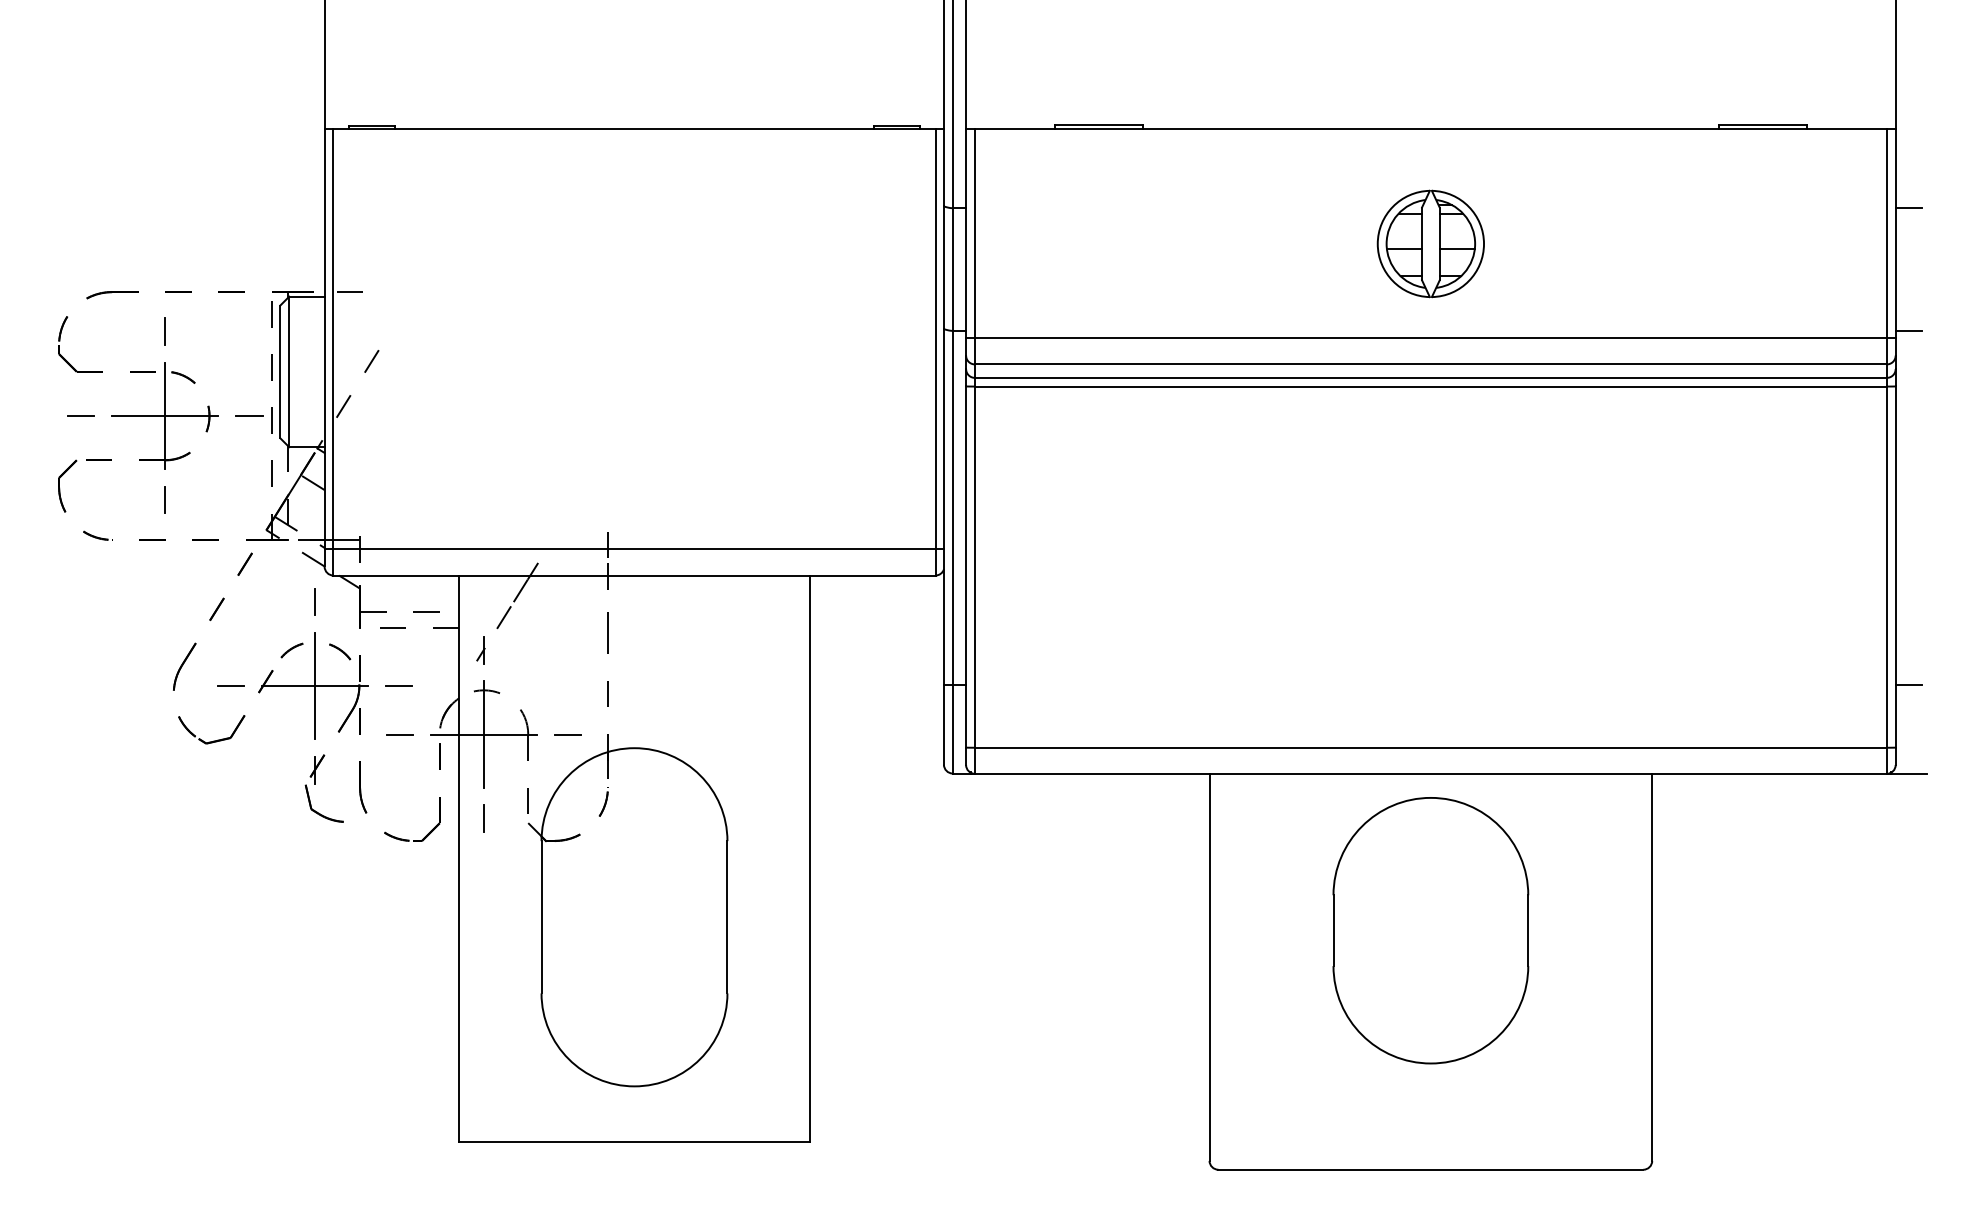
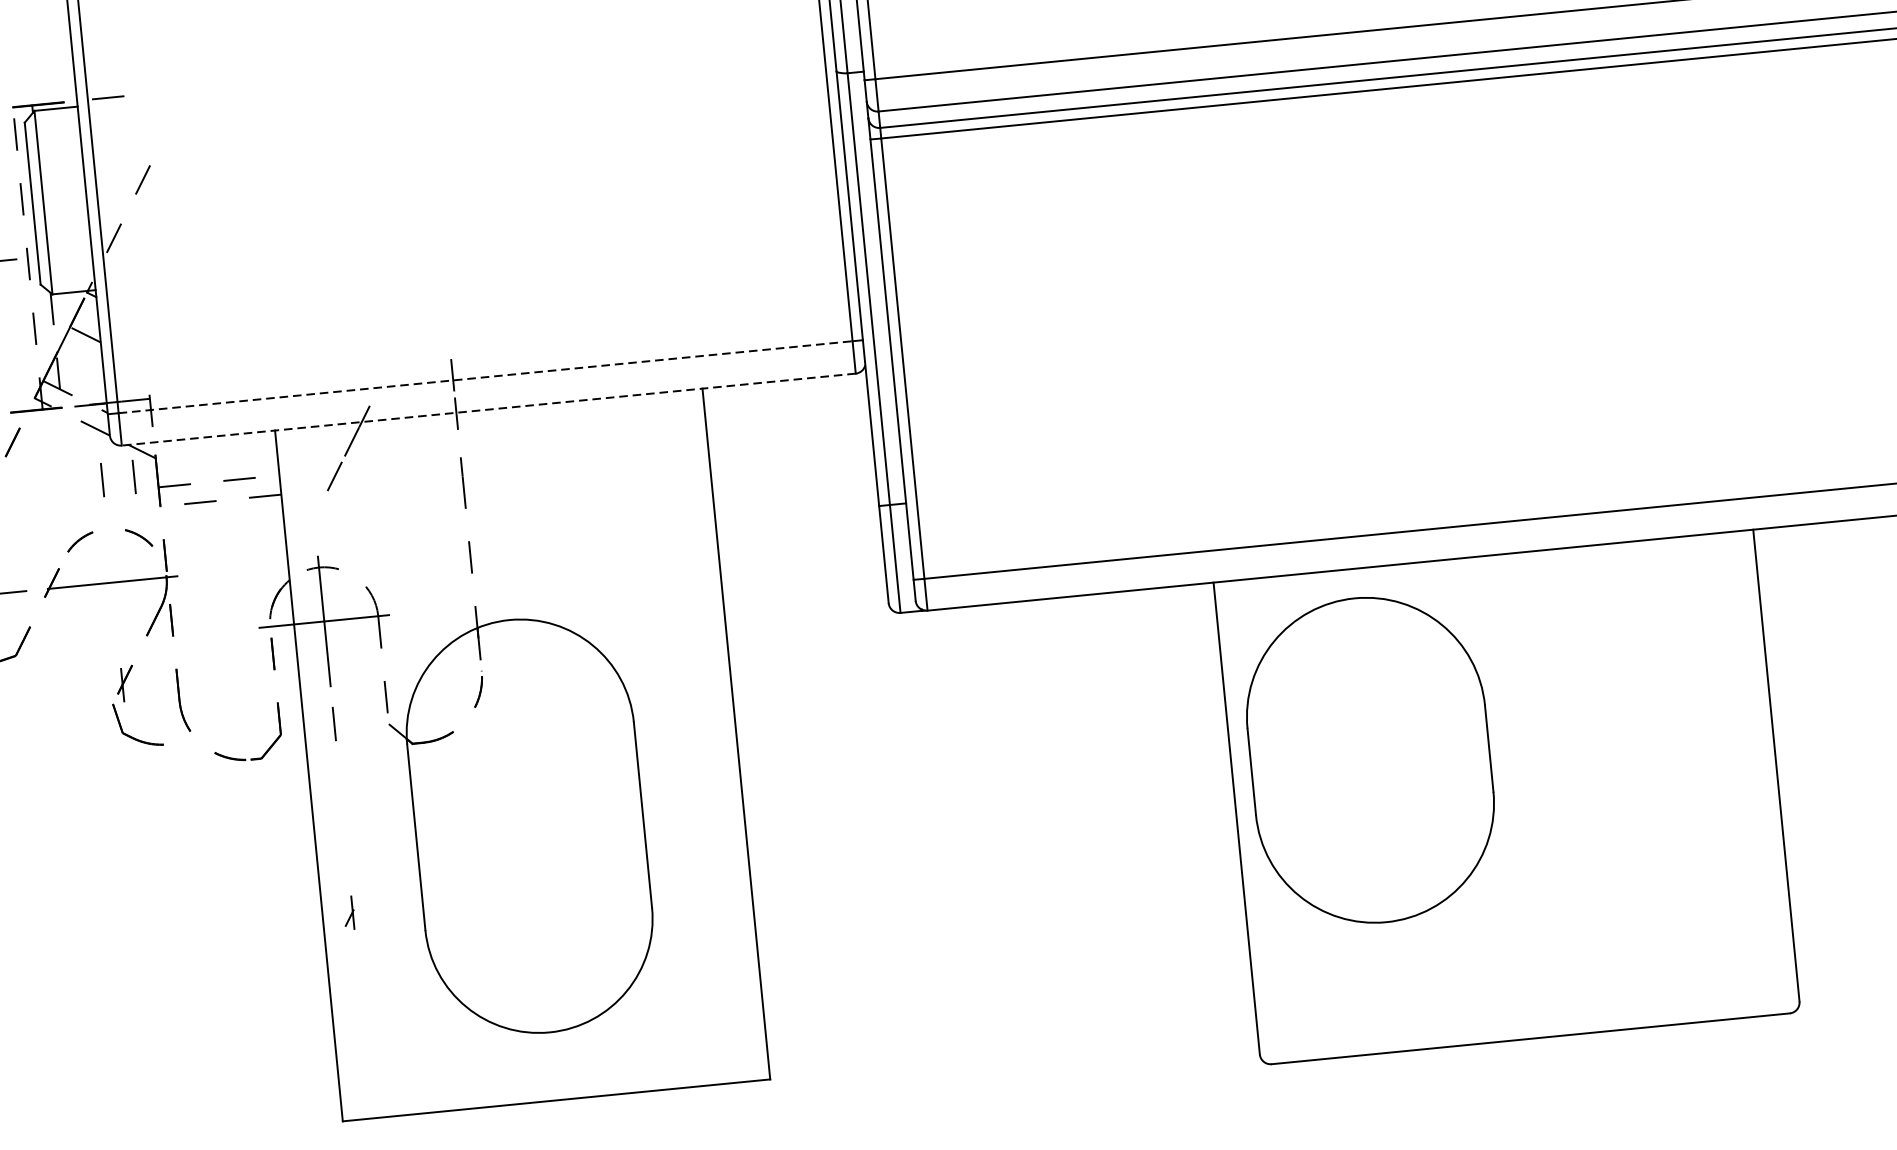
line: (634, 548) -> (485, 376), solid -> dashed
line: (633, 575) -> (487, 409), solid -> dashed
line: (340, 601) -> (133, 476), added
part: (480, 650) -> (348, 913), moved
line: (315, 686) -> (113, 583), removed
line: (398, 686) -> (214, 573), removed
line: (399, 734) -> (221, 631), removed
line: (567, 734) -> (426, 611), removed
part: (1430, 930) -> (1370, 760), moved

